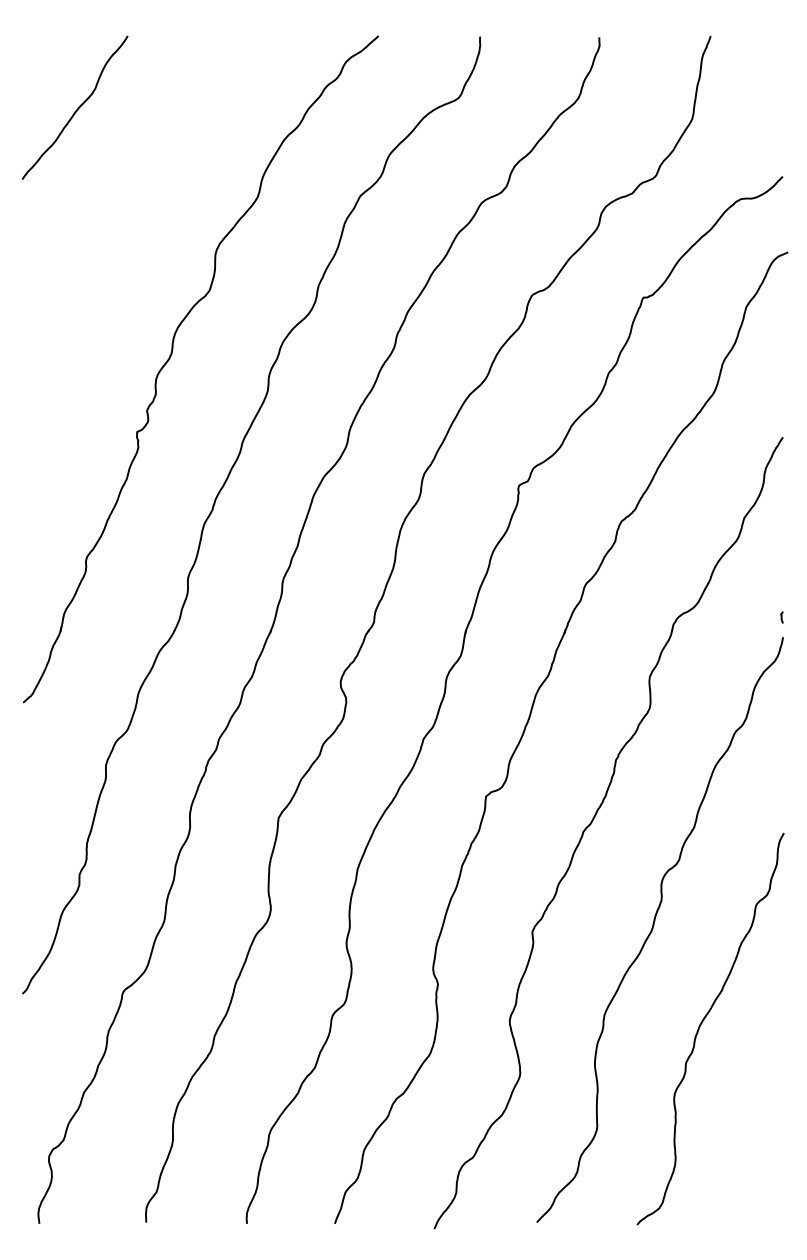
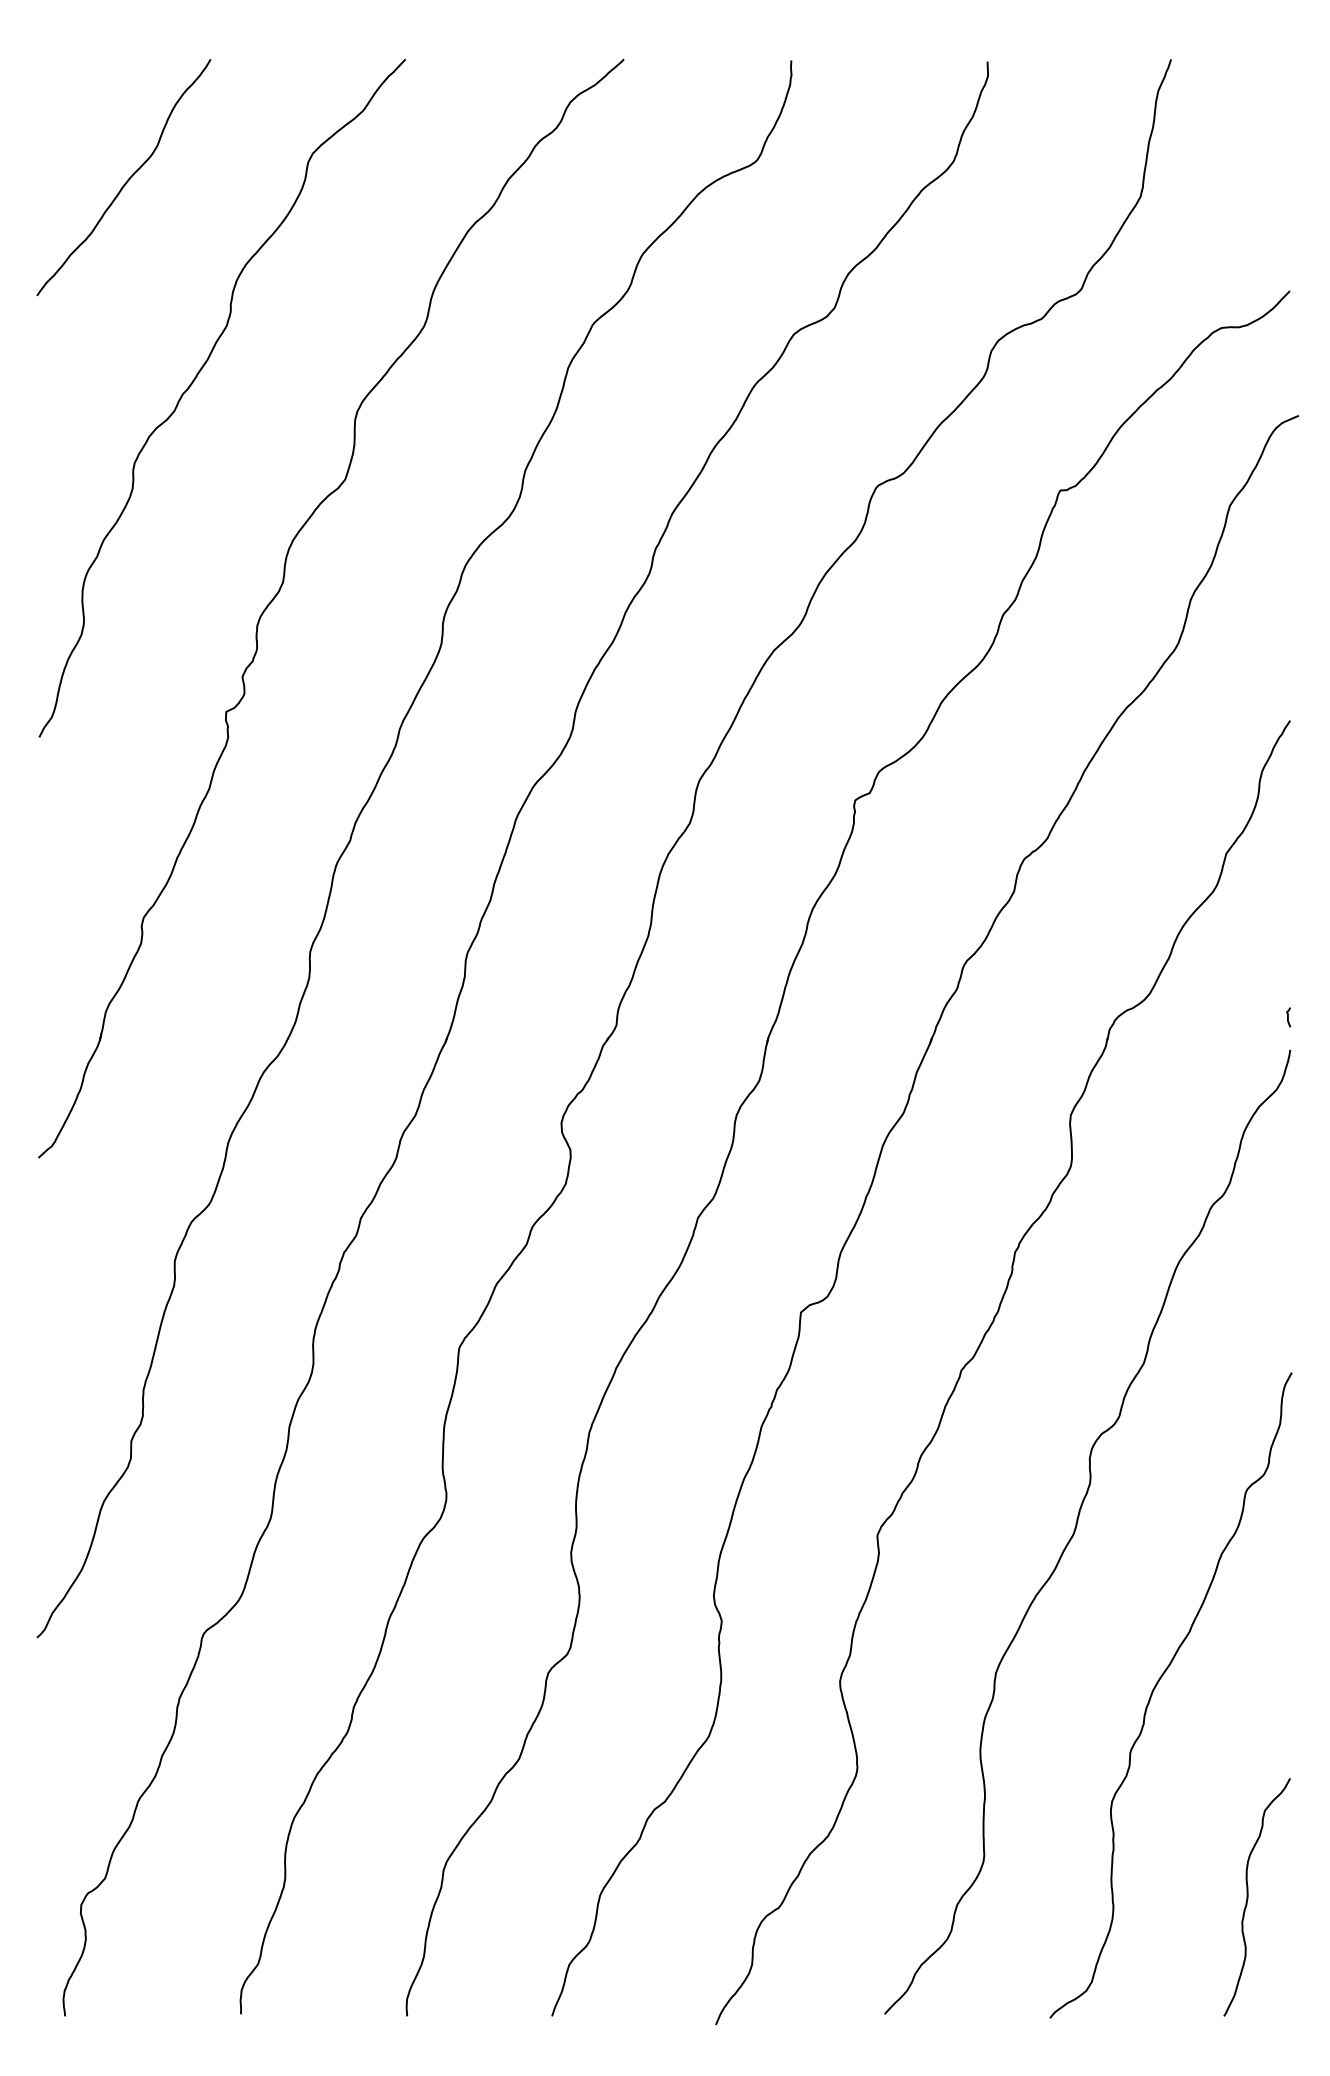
curve: (118, 231) -> (195, 381), added
curve: (758, 1150) -> (1249, 1895), added

